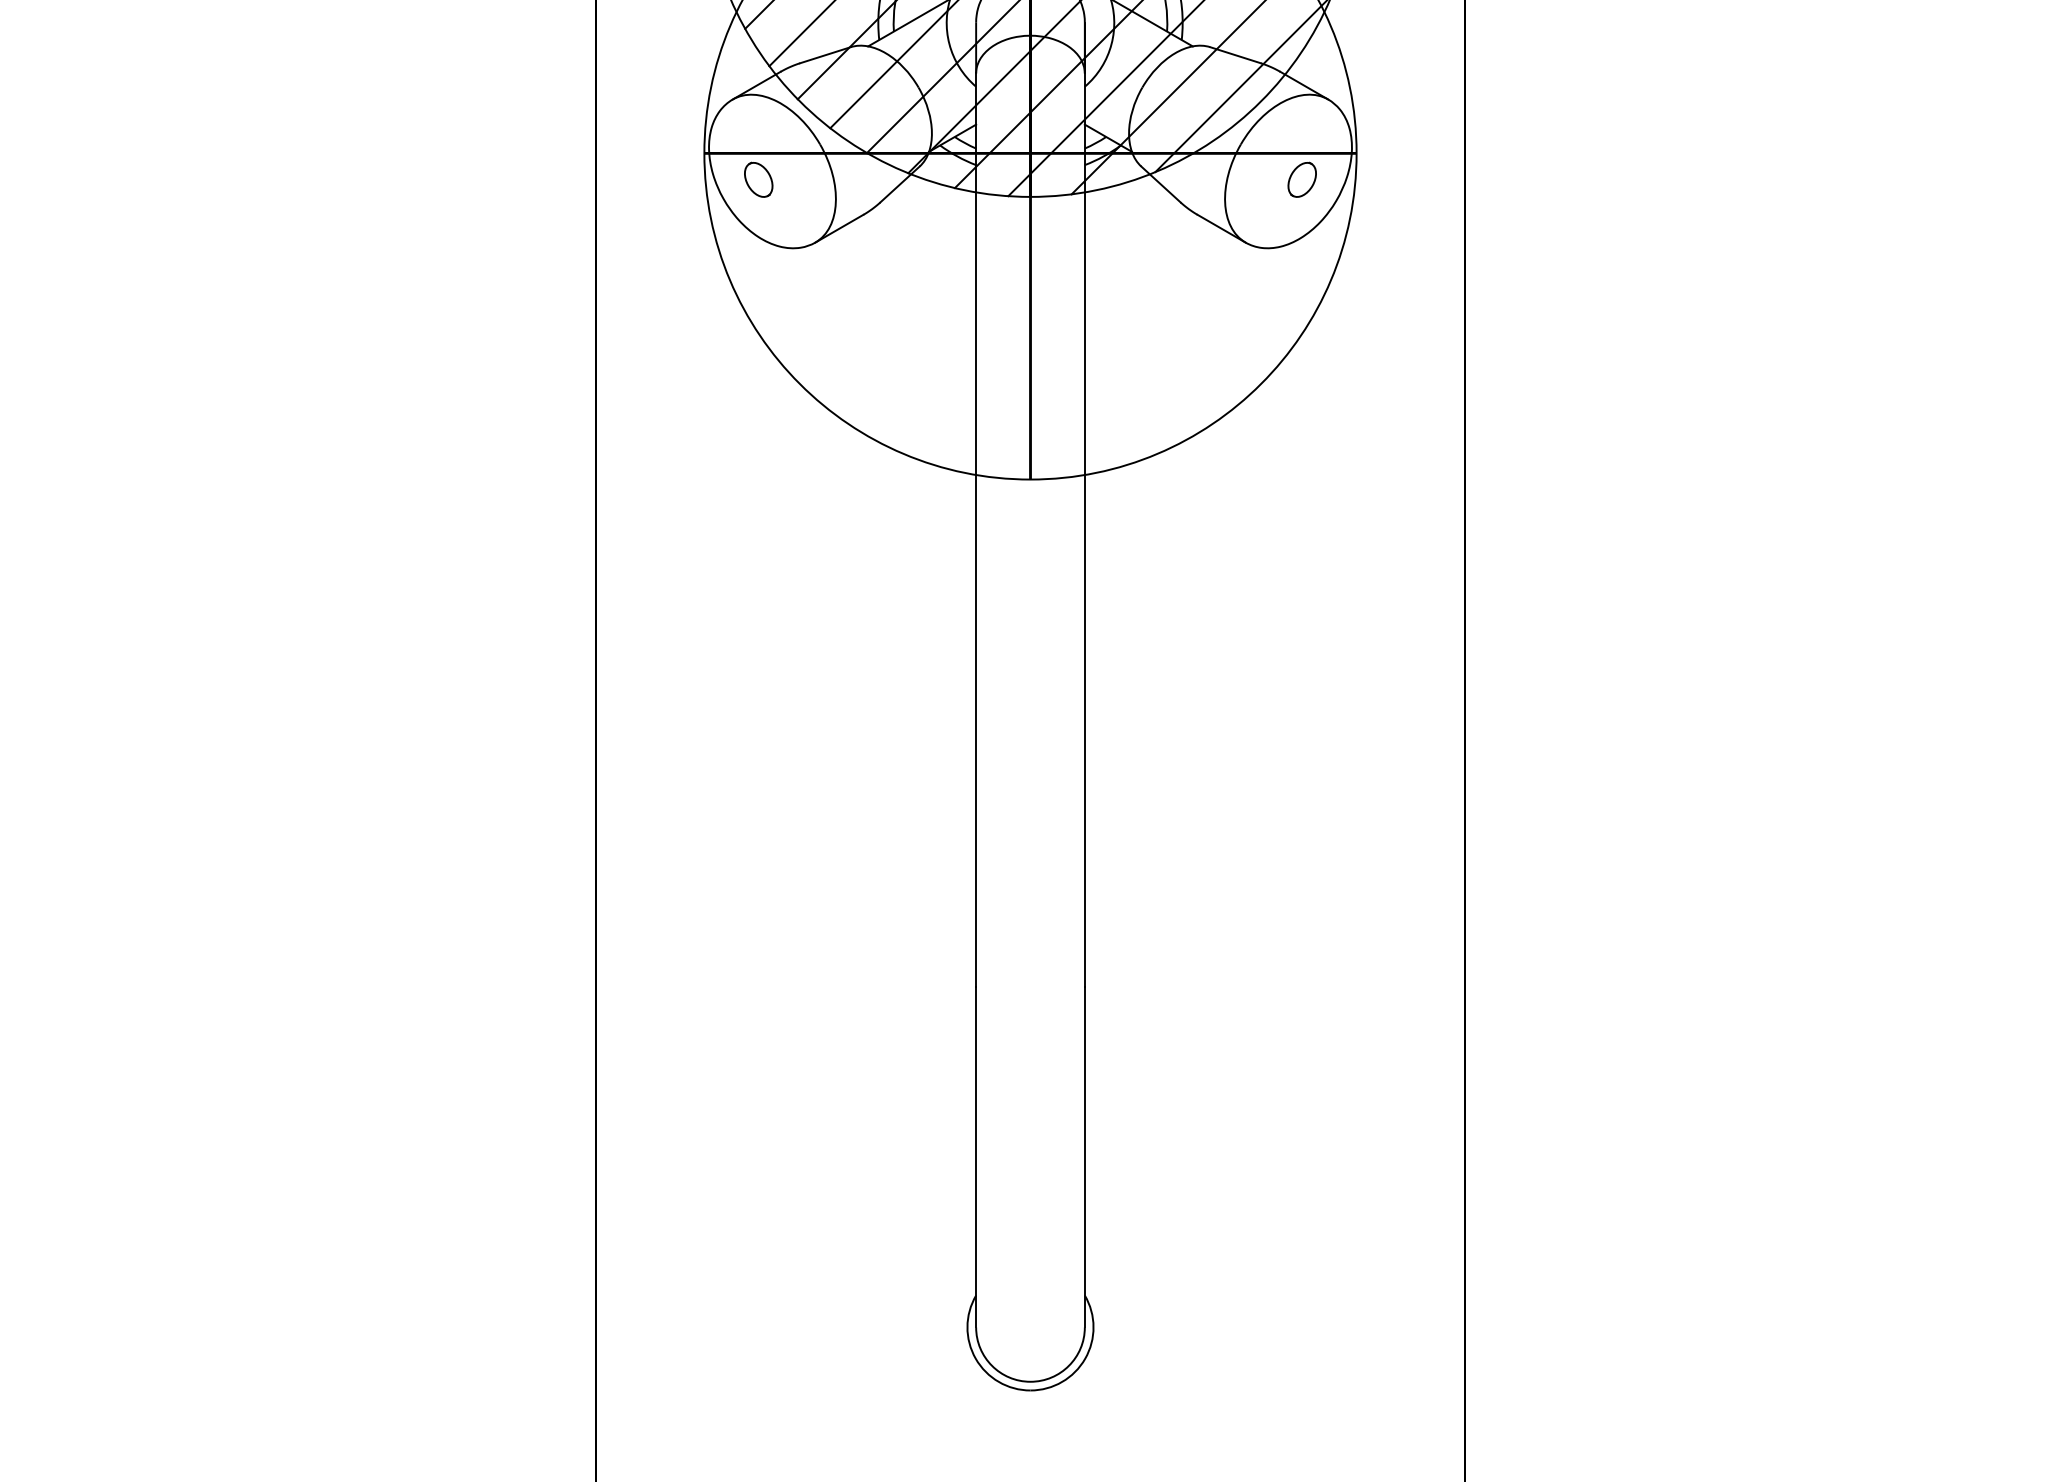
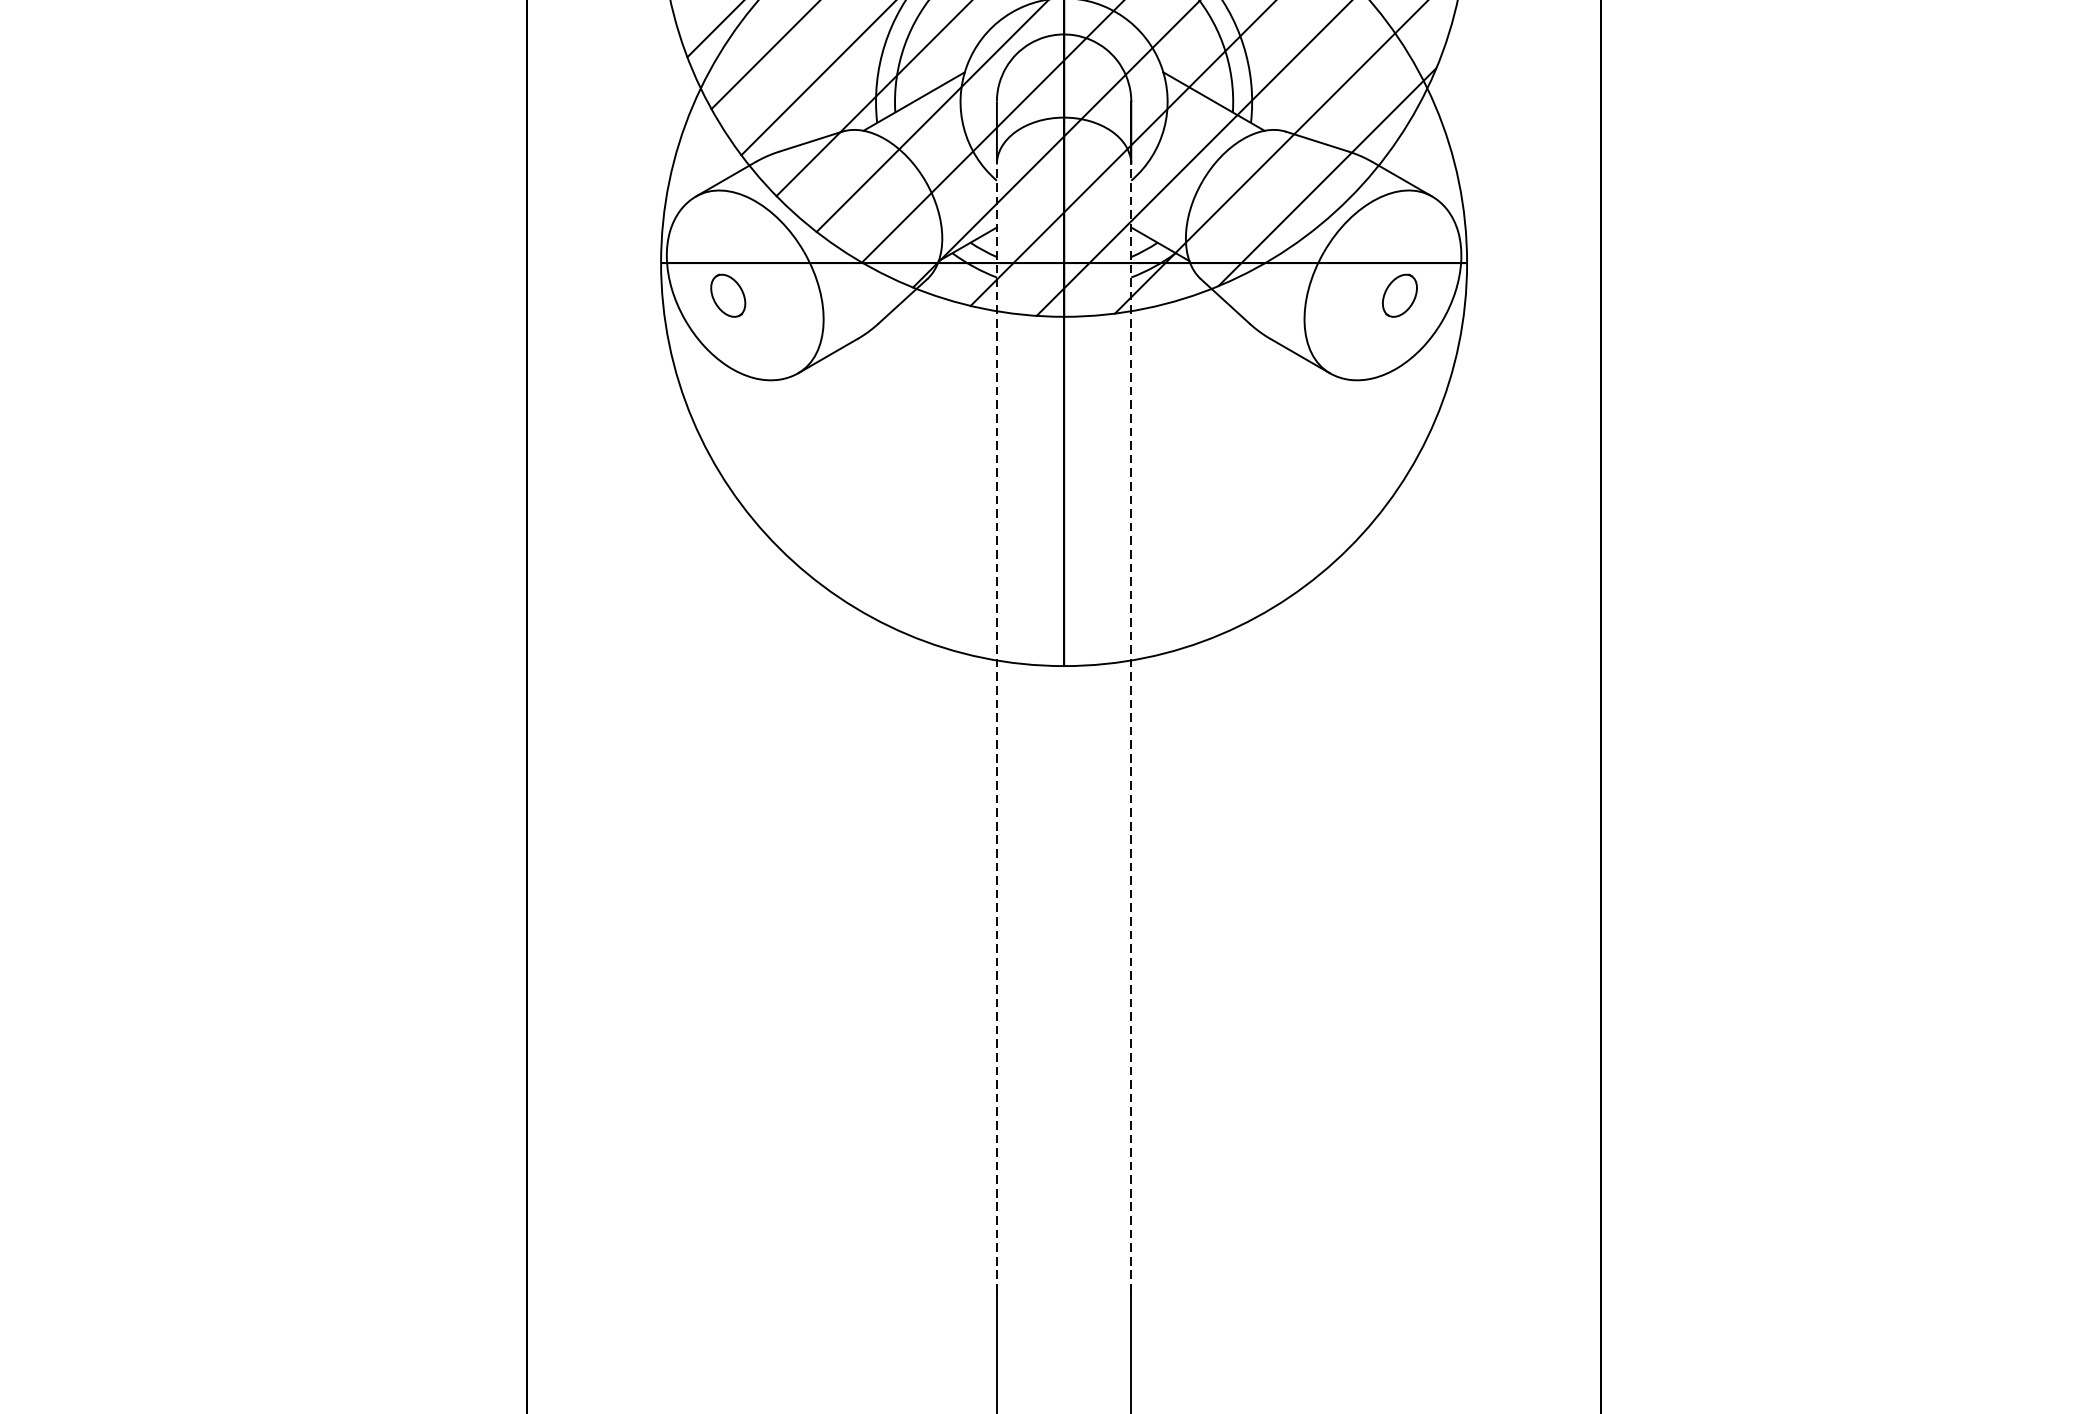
line: (976, 530) -> (997, 729), solid -> dashed
line: (1084, 530) -> (1130, 729), solid -> dashed

